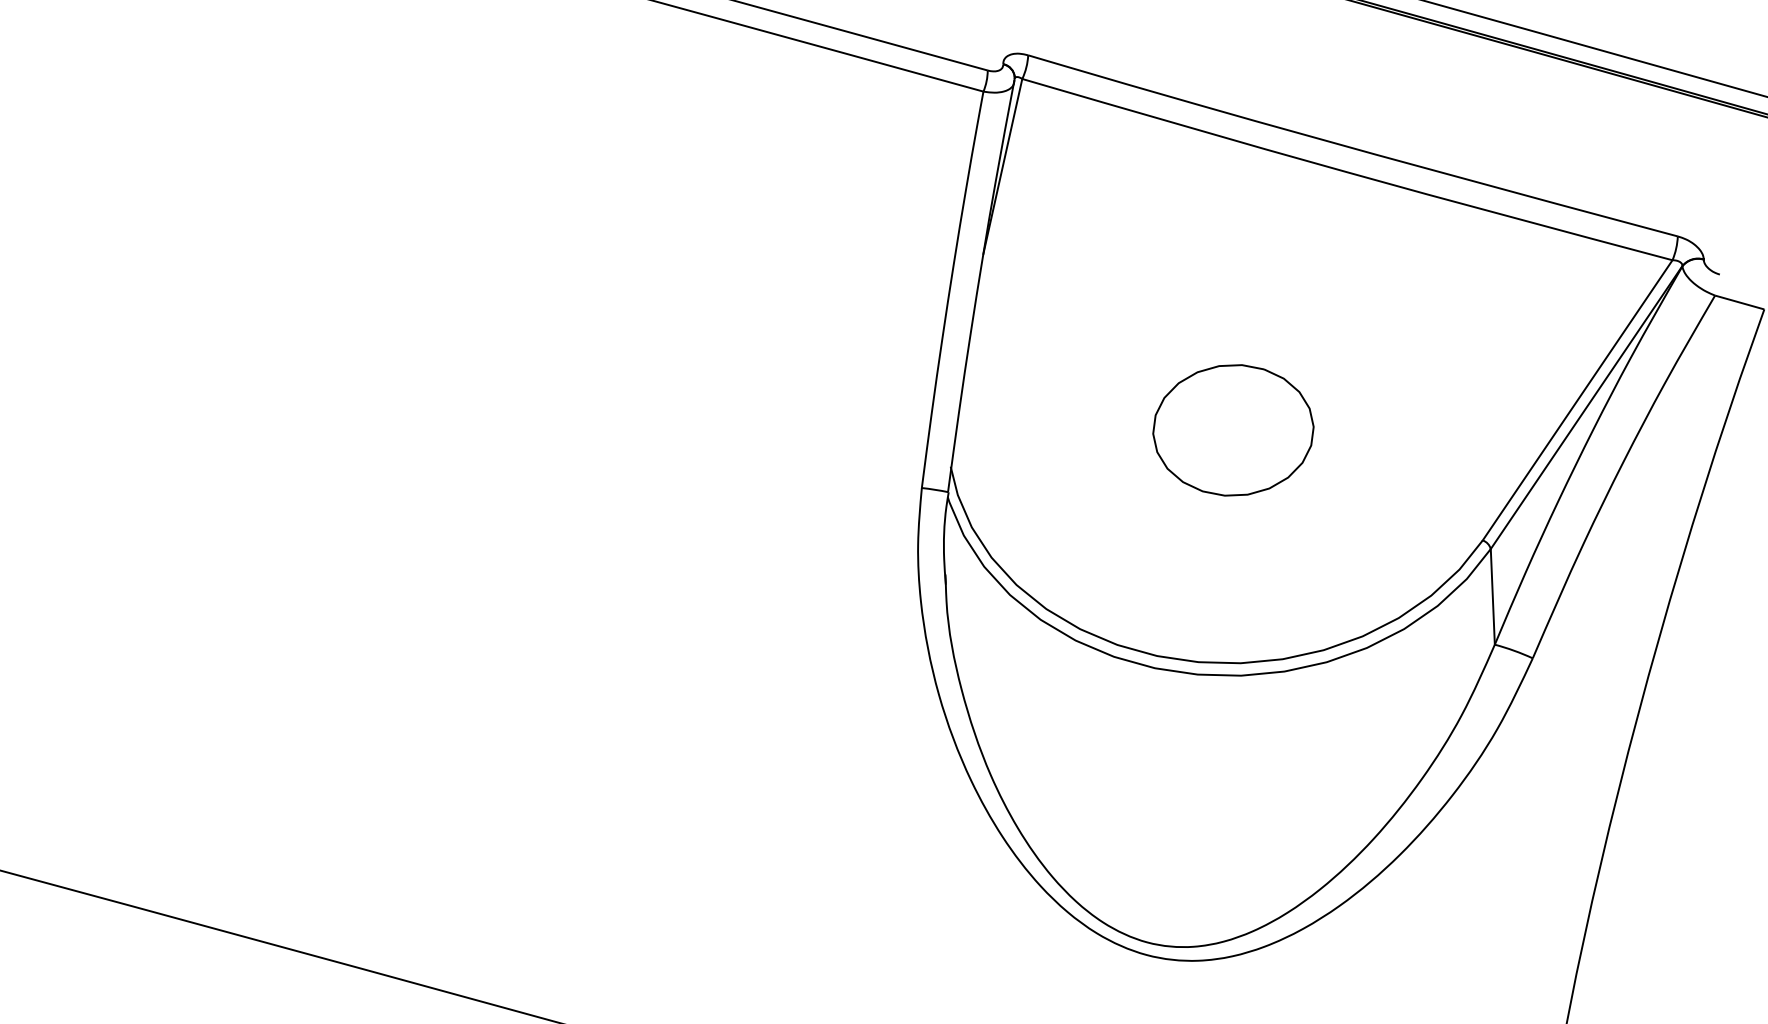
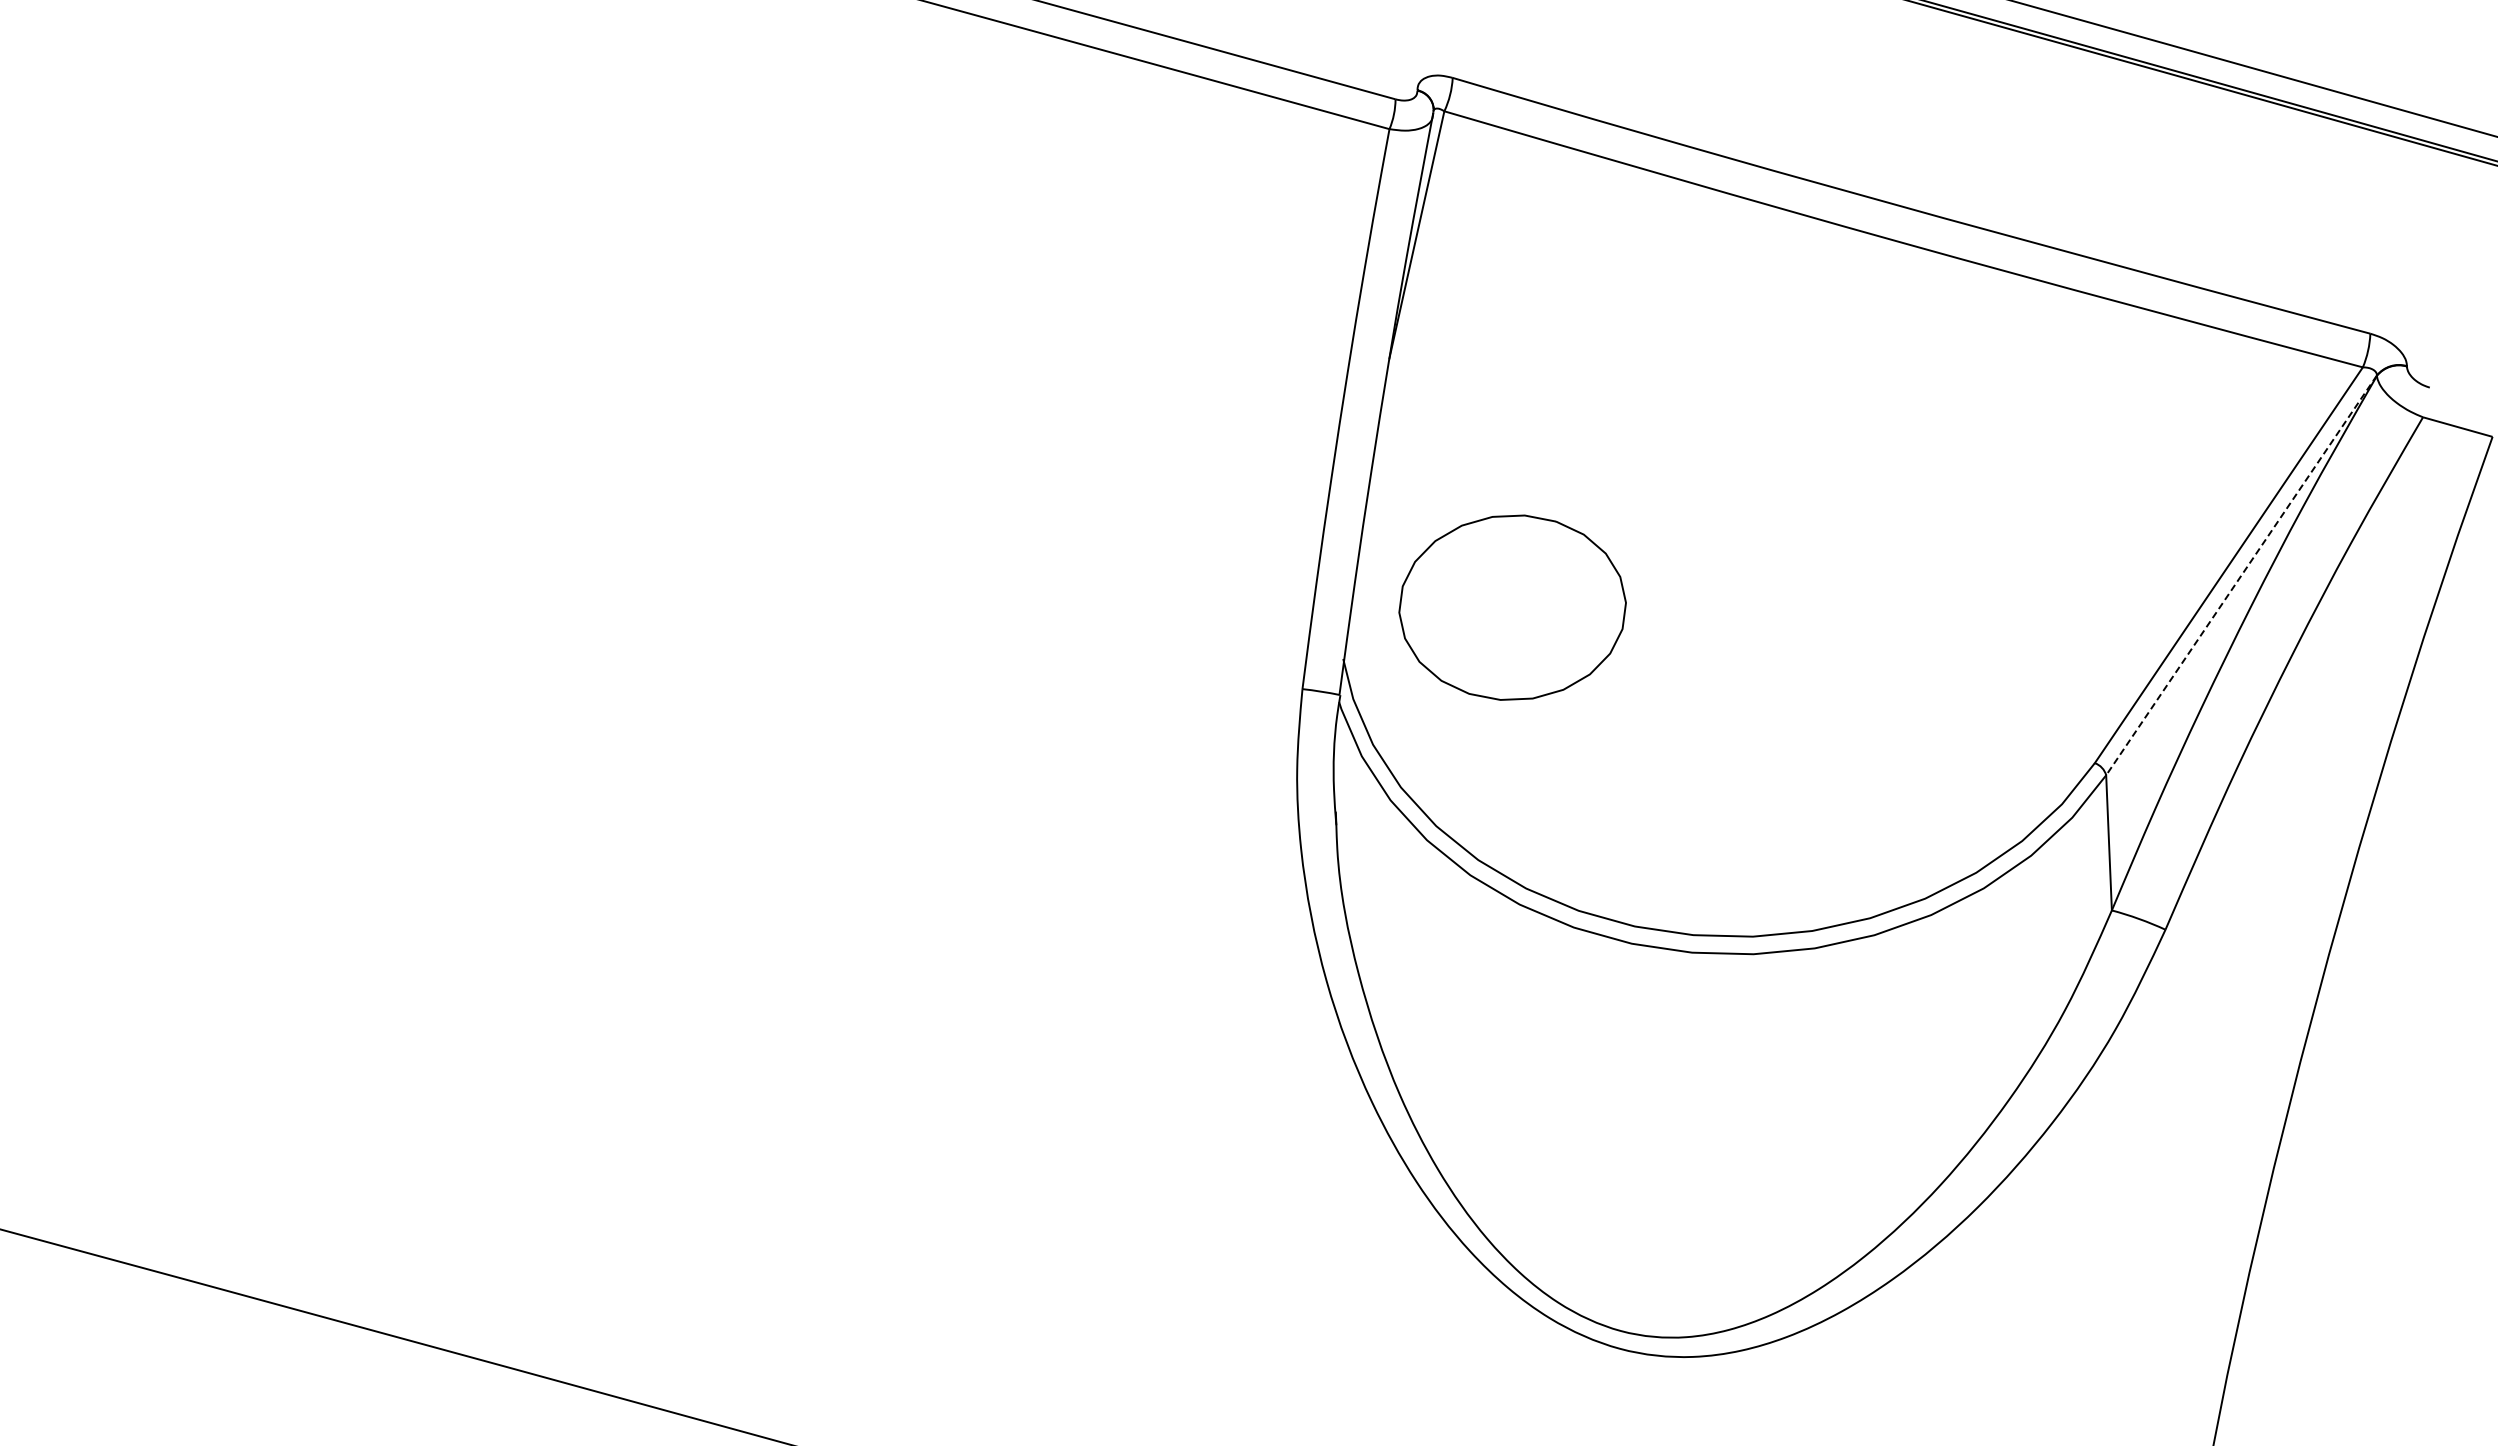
line: (1586, 407) -> (2241, 575), solid -> dashed
part: (1233, 430) -> (1512, 607), moved

